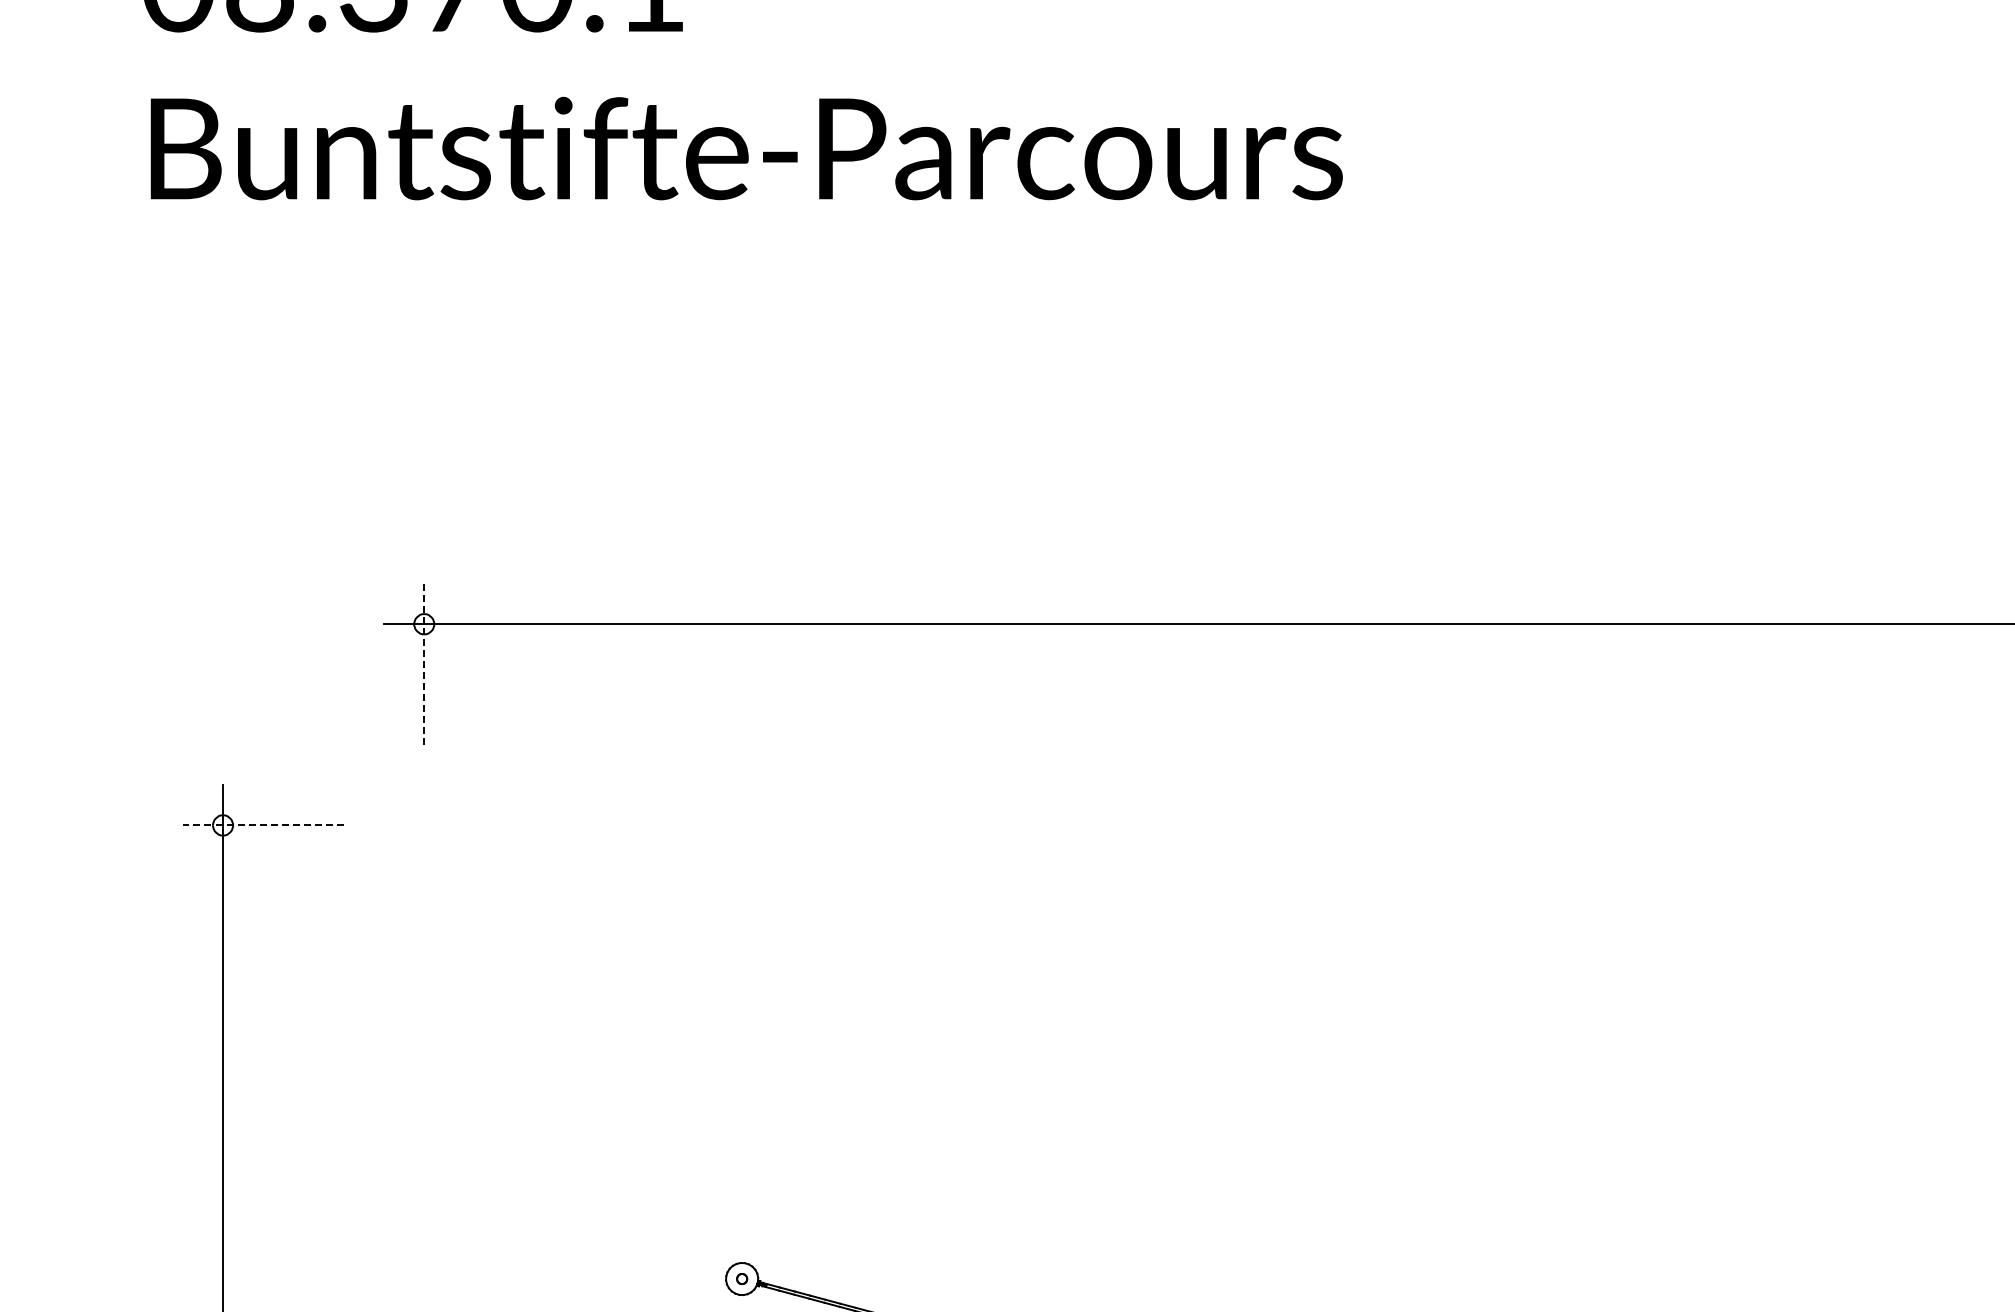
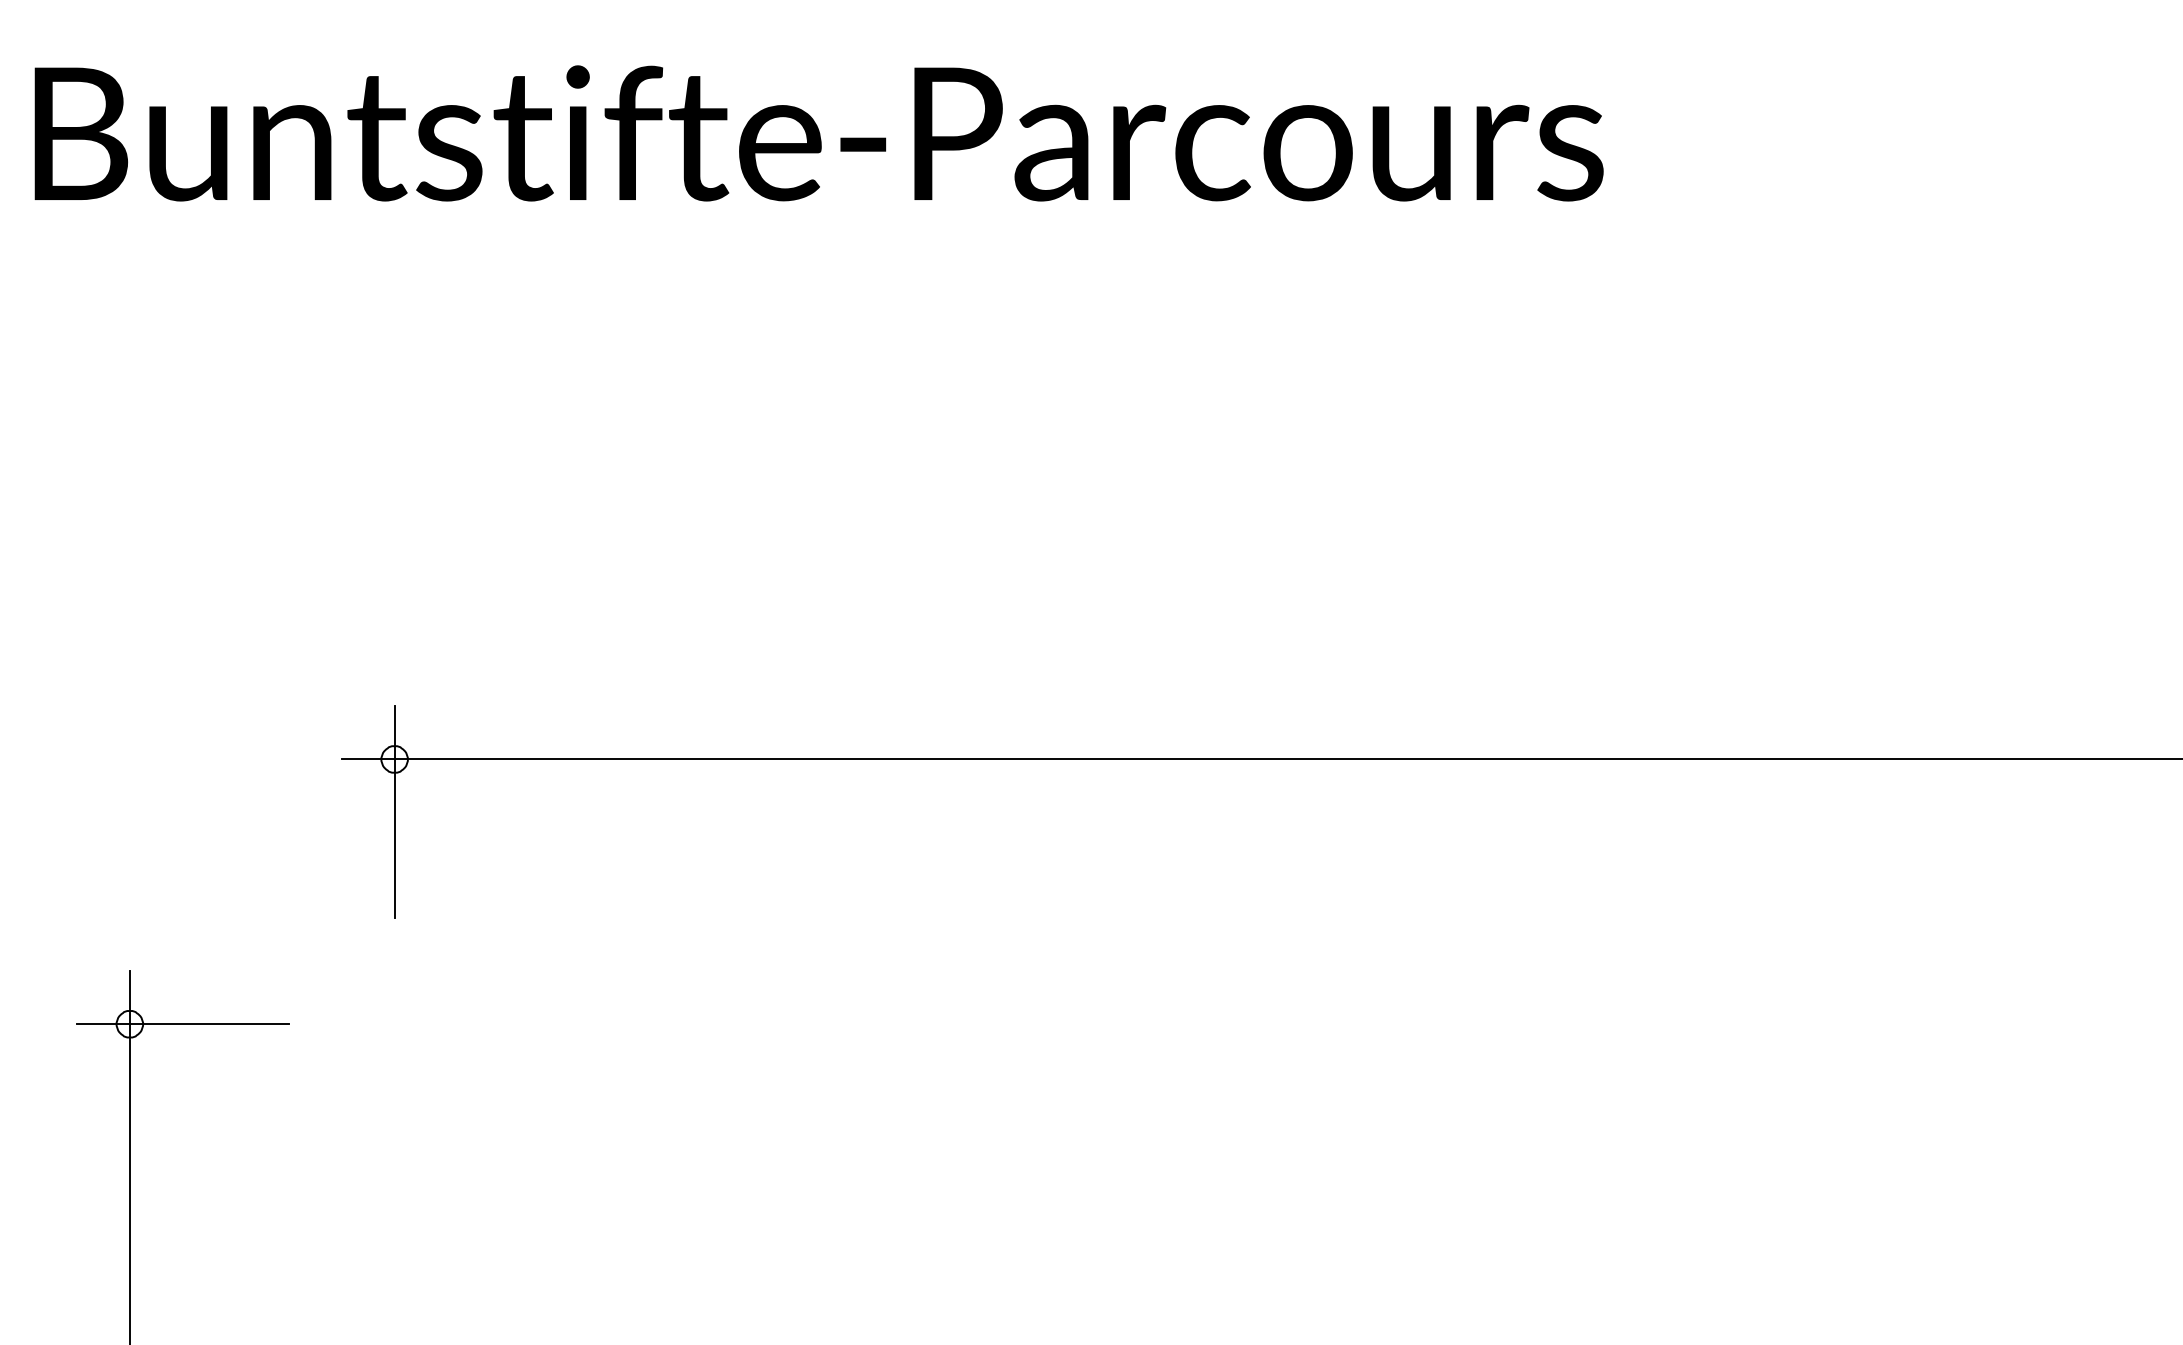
line: (424, 663) -> (394, 811), dashed -> solid
line: (262, 825) -> (181, 1024), dashed -> solid

